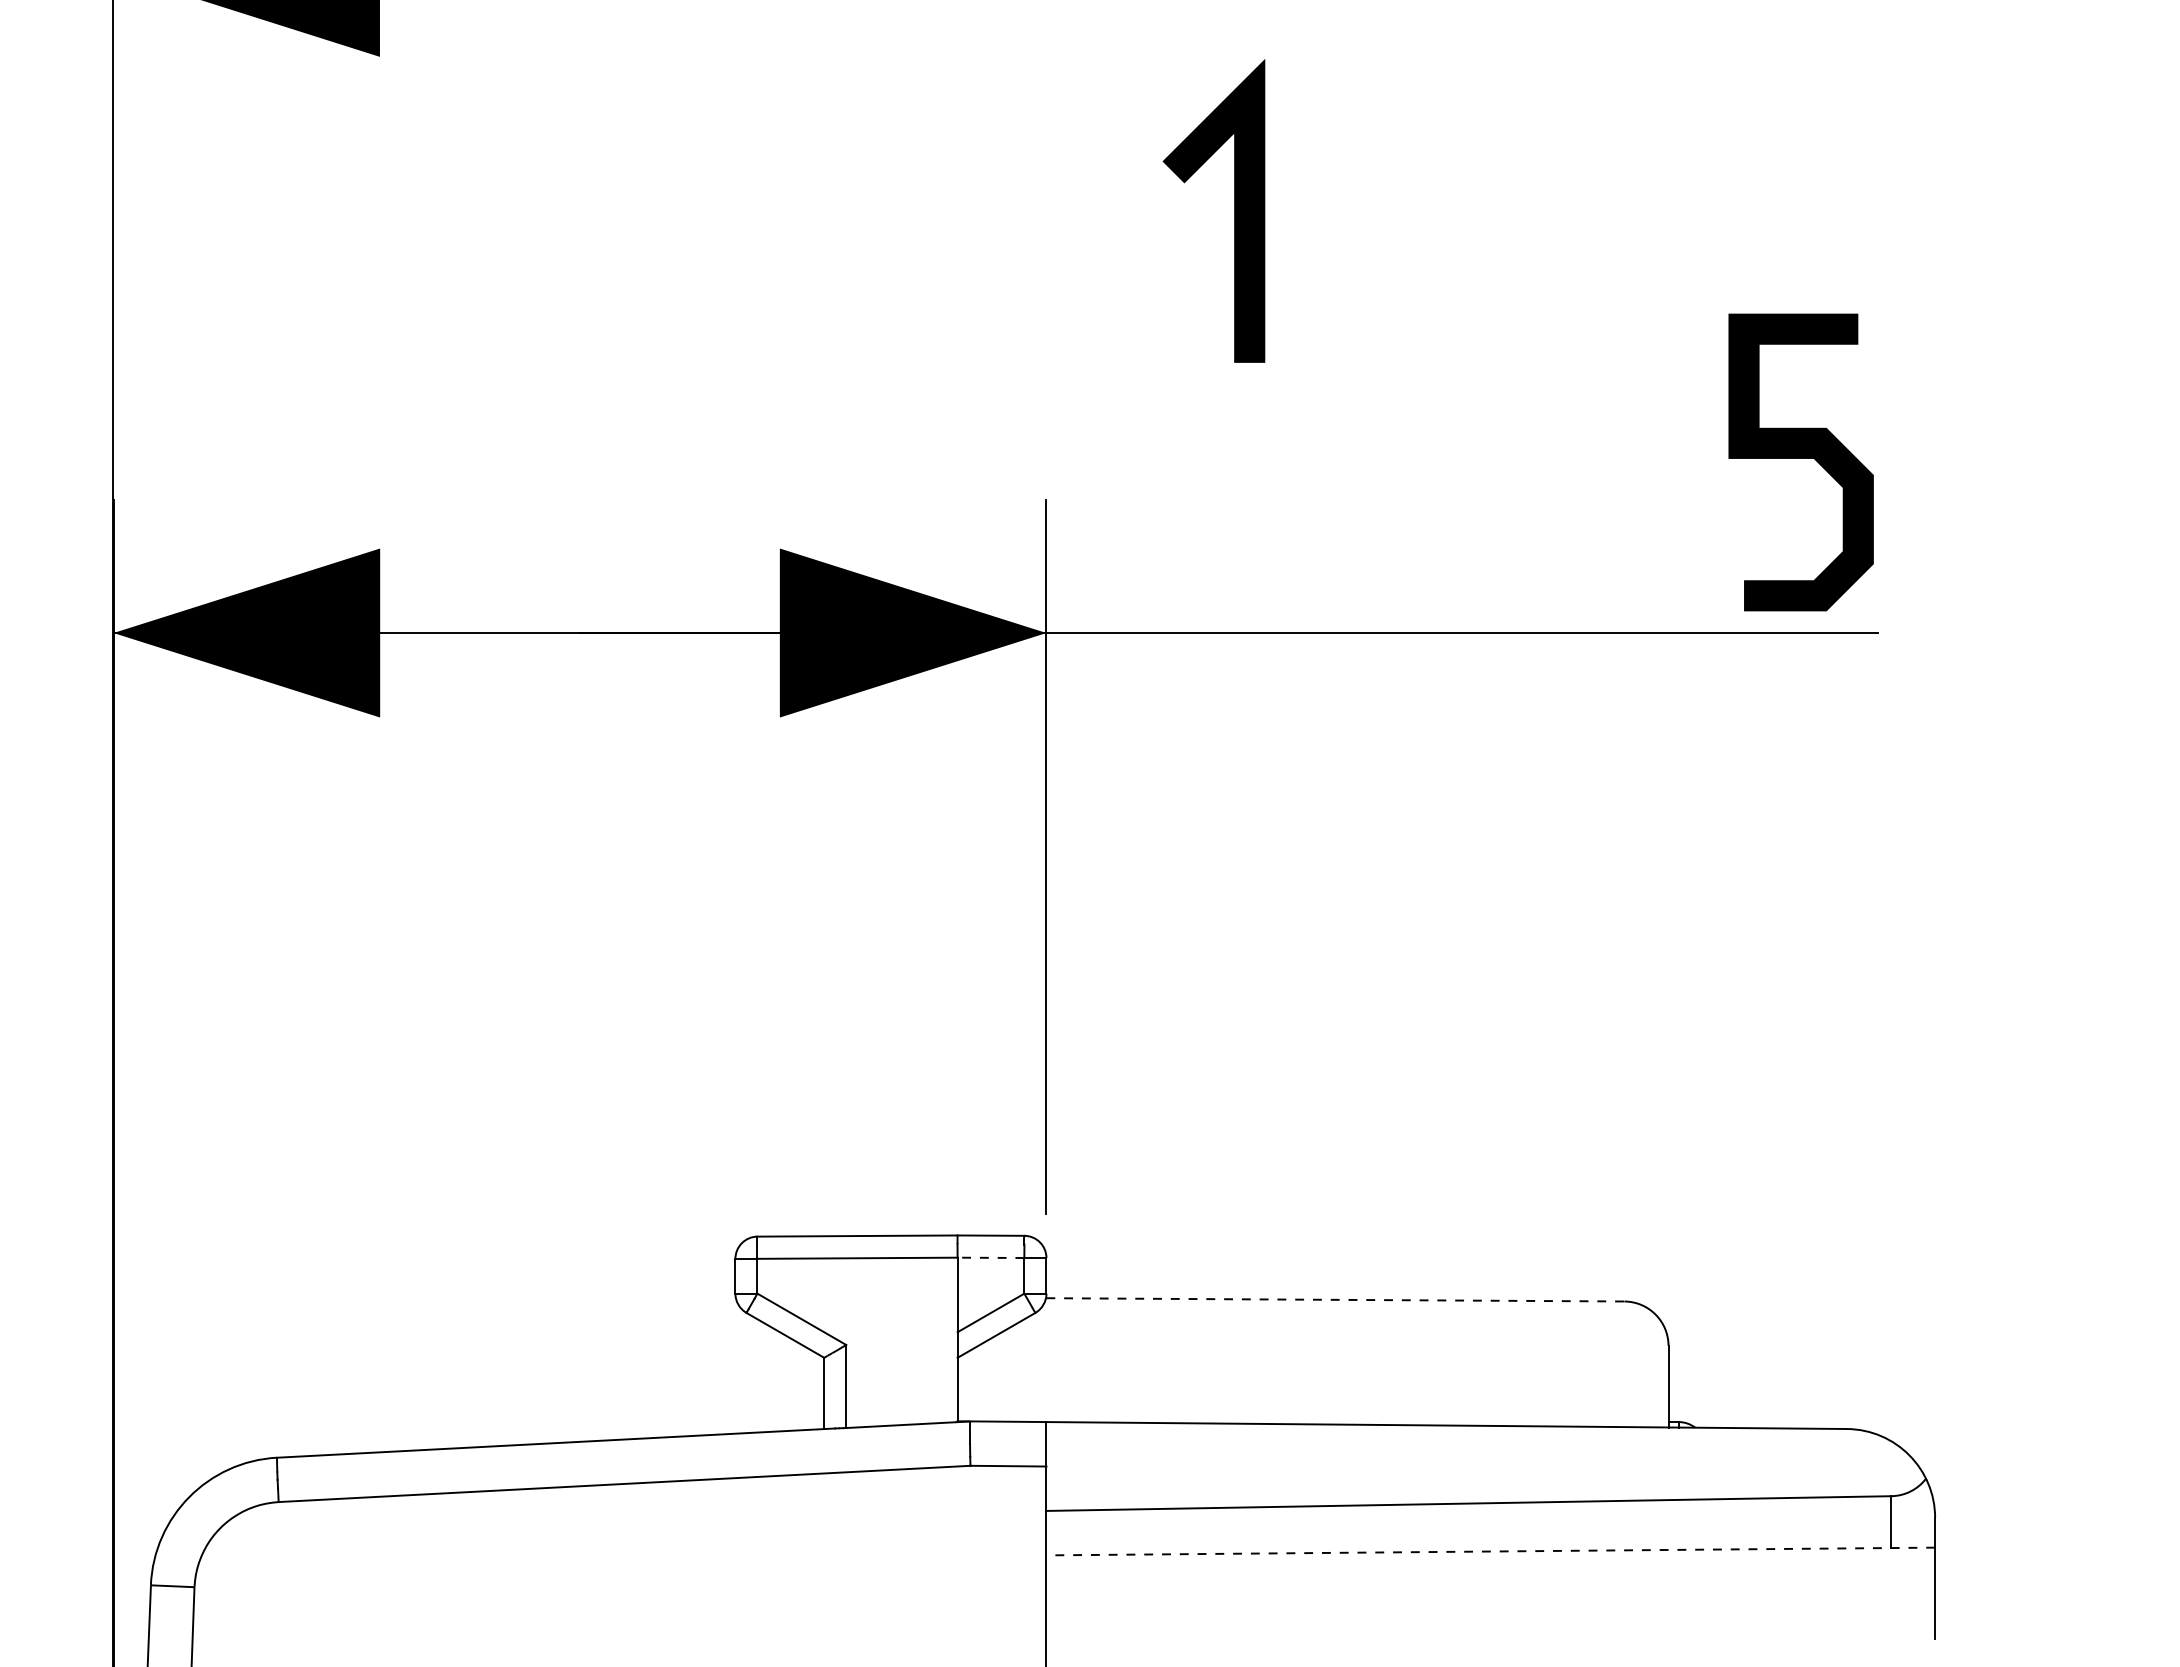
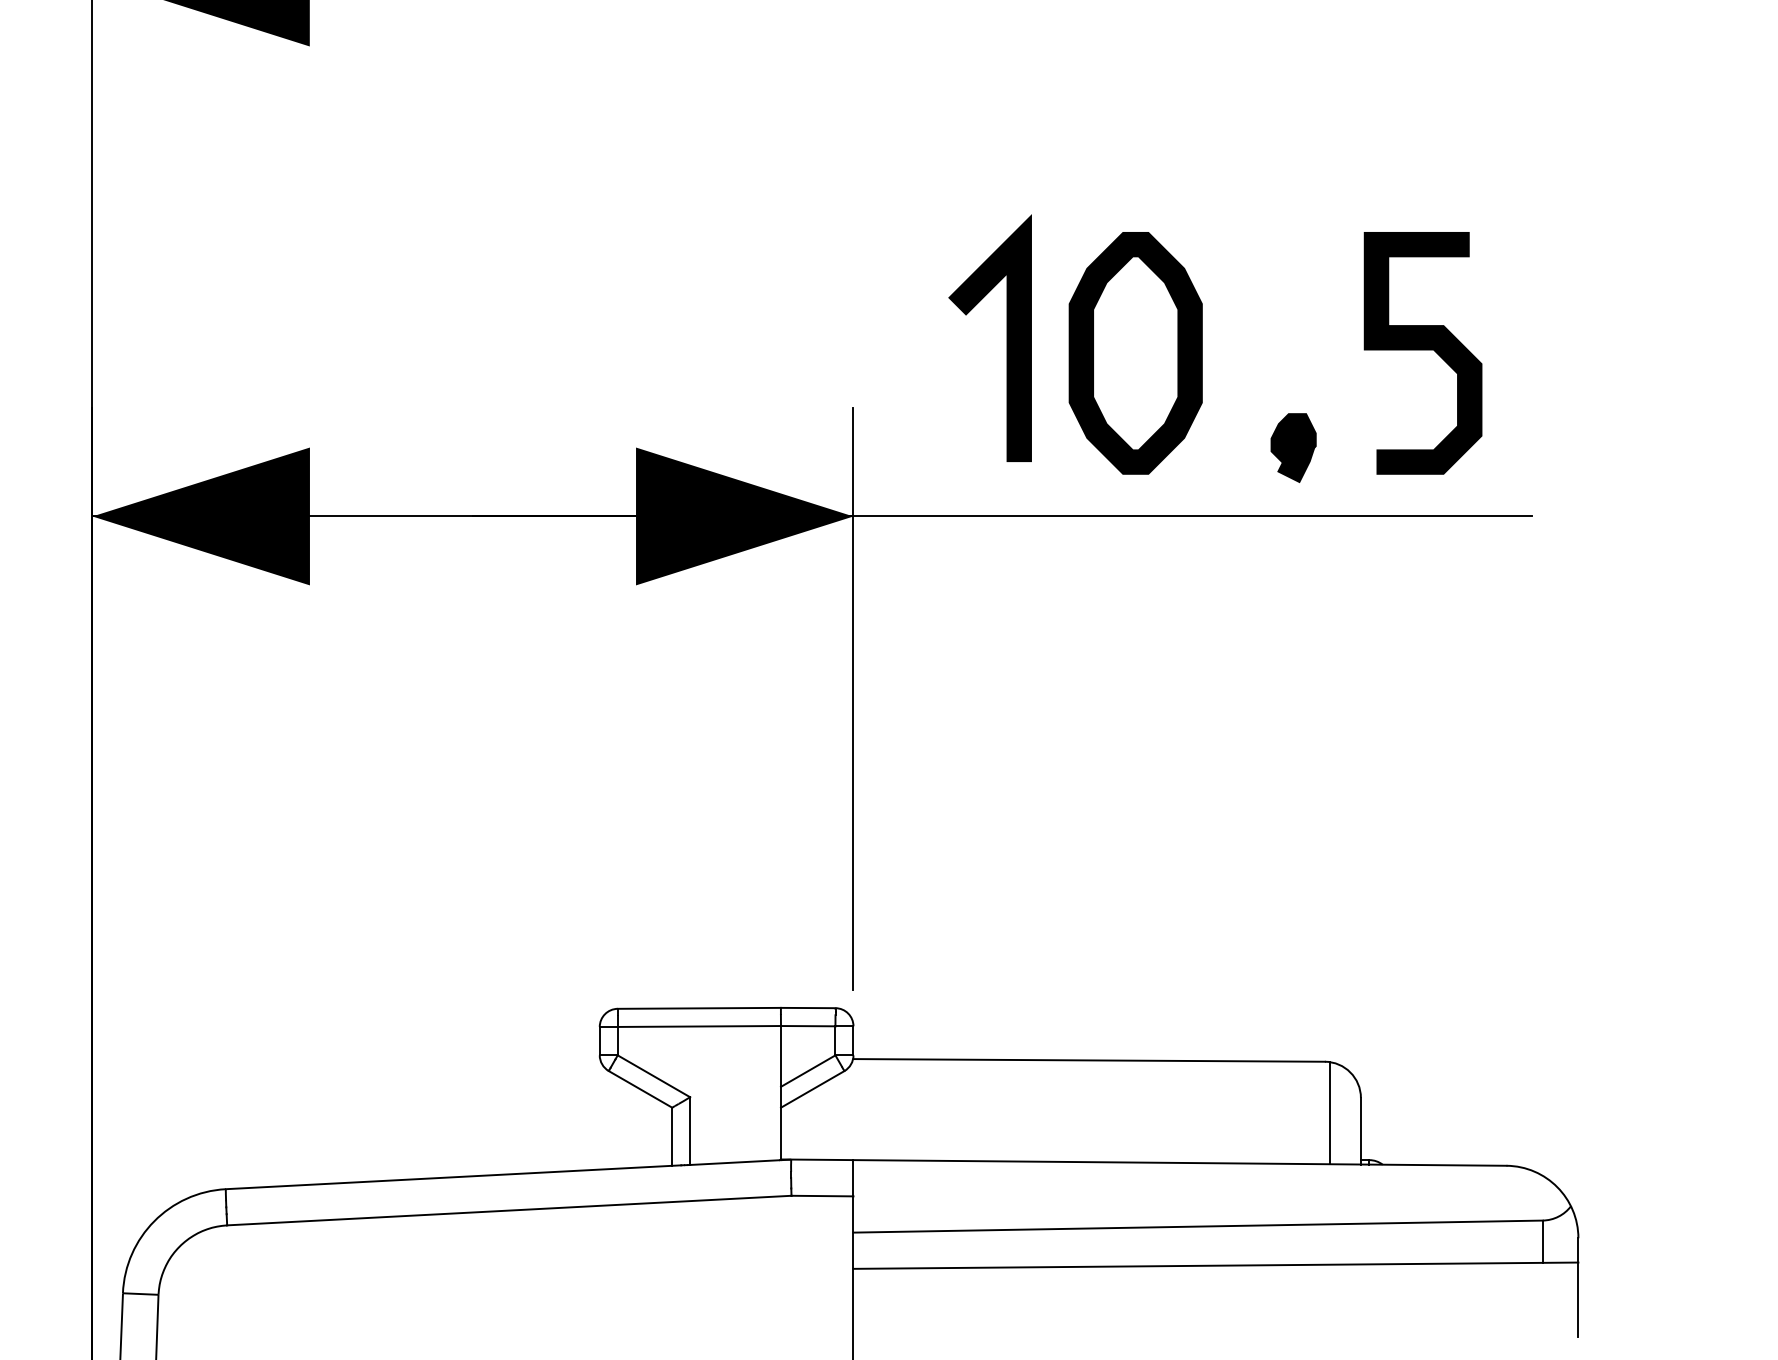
line: (1234, 210) -> (1006, 337), moved
part: (1392, 433) -> (1135, 353), added
curve: (1800, 458) -> (1422, 350), moved
part: (1585, 548) -> (1293, 447), added
line: (990, 1258) -> (807, 1026), dashed -> solid
line: (1335, 1299) -> (1089, 1060), dashed -> solid
line: (1631, 1364) -> (1330, 1113), added
line: (1490, 1551) -> (1215, 1265), dashed -> solid

